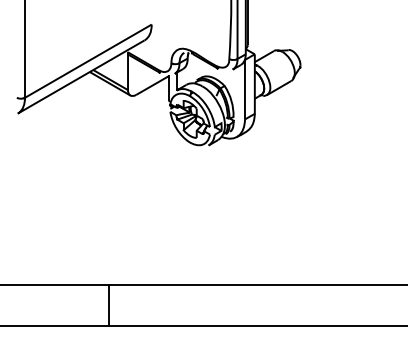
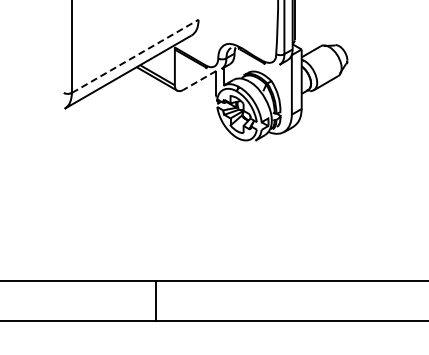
line: (88, 61) -> (135, 56), solid -> dashed
line: (152, 85) -> (199, 80), solid -> dashed

